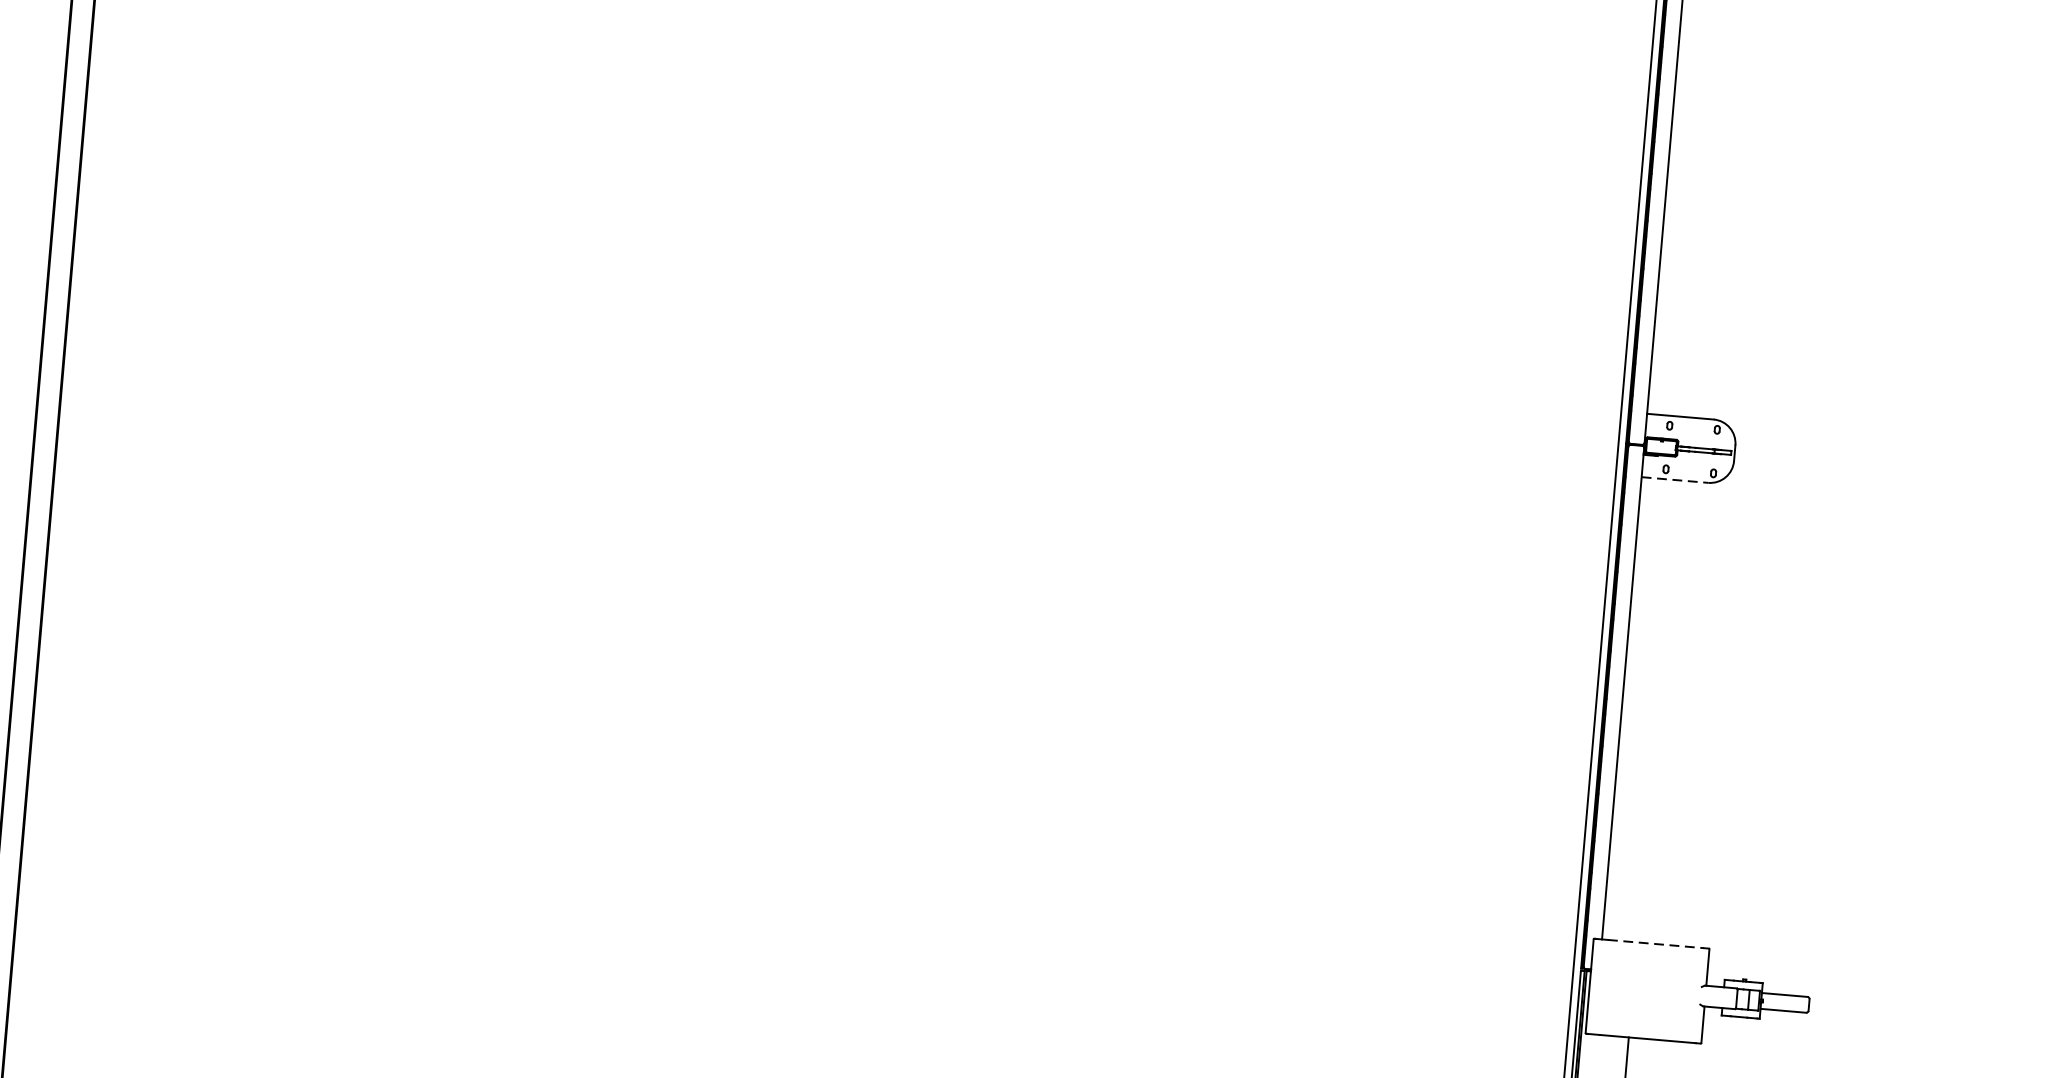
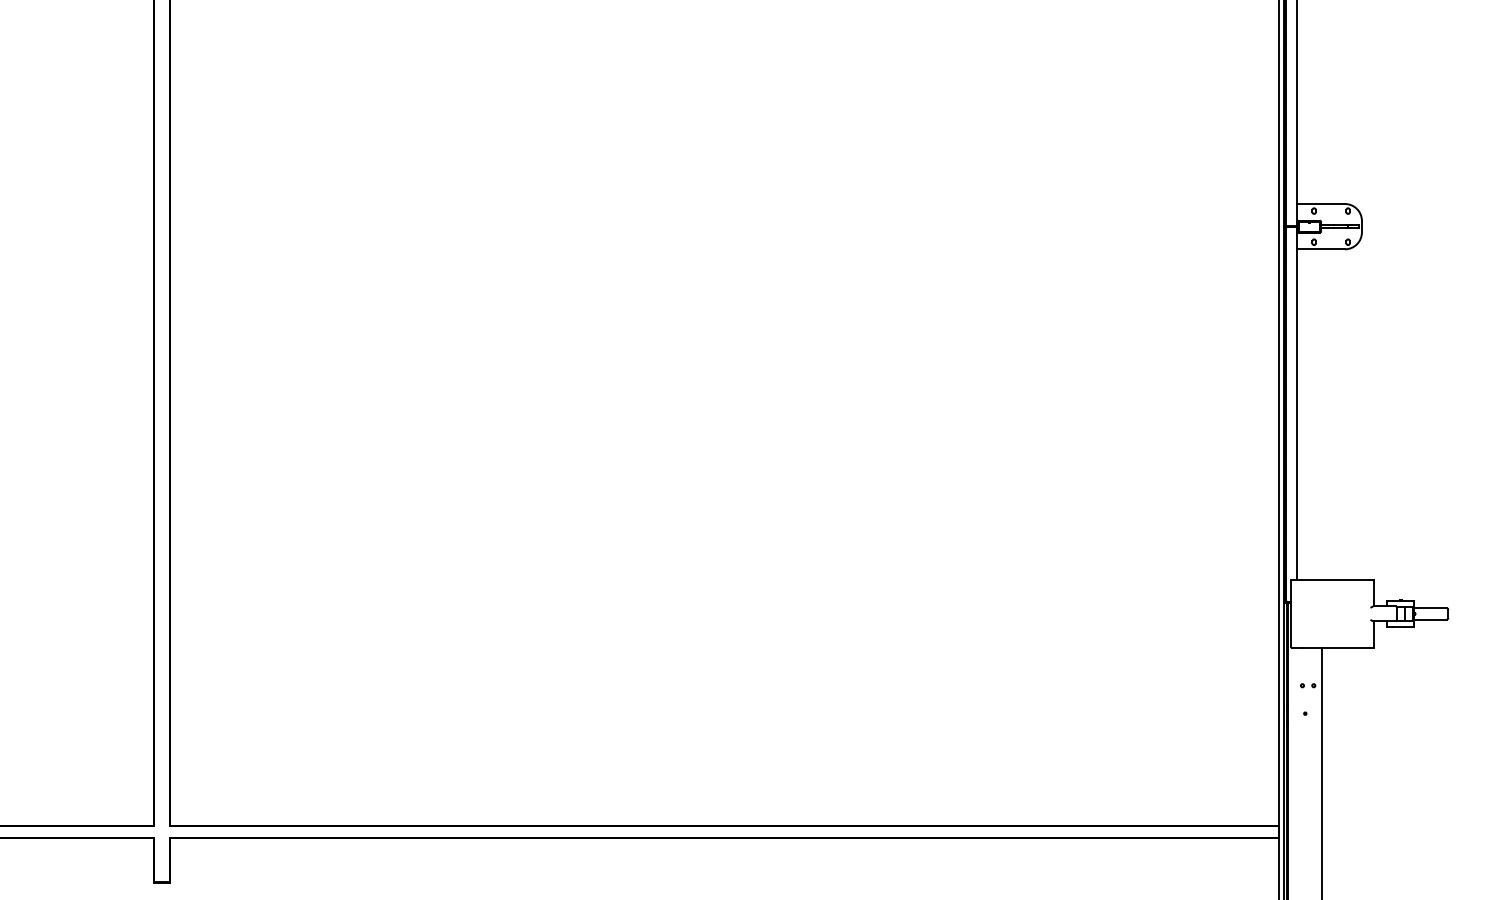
line: (1675, 480) -> (1321, 249), dashed -> solid
line: (1656, 943) -> (1336, 579), dashed -> solid

